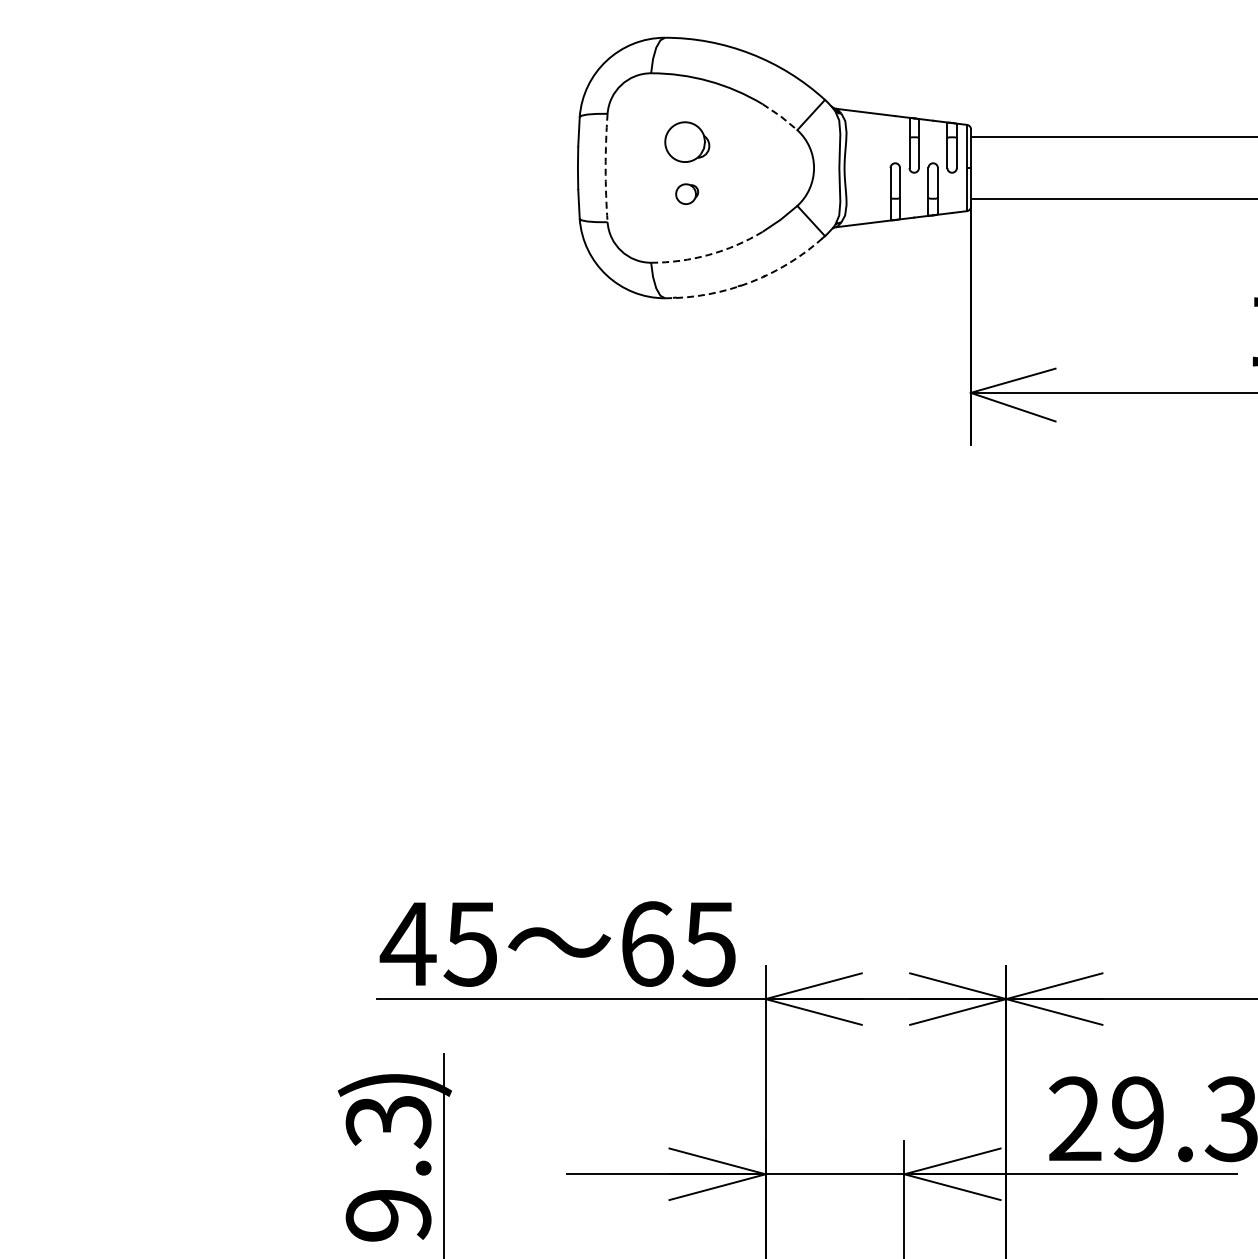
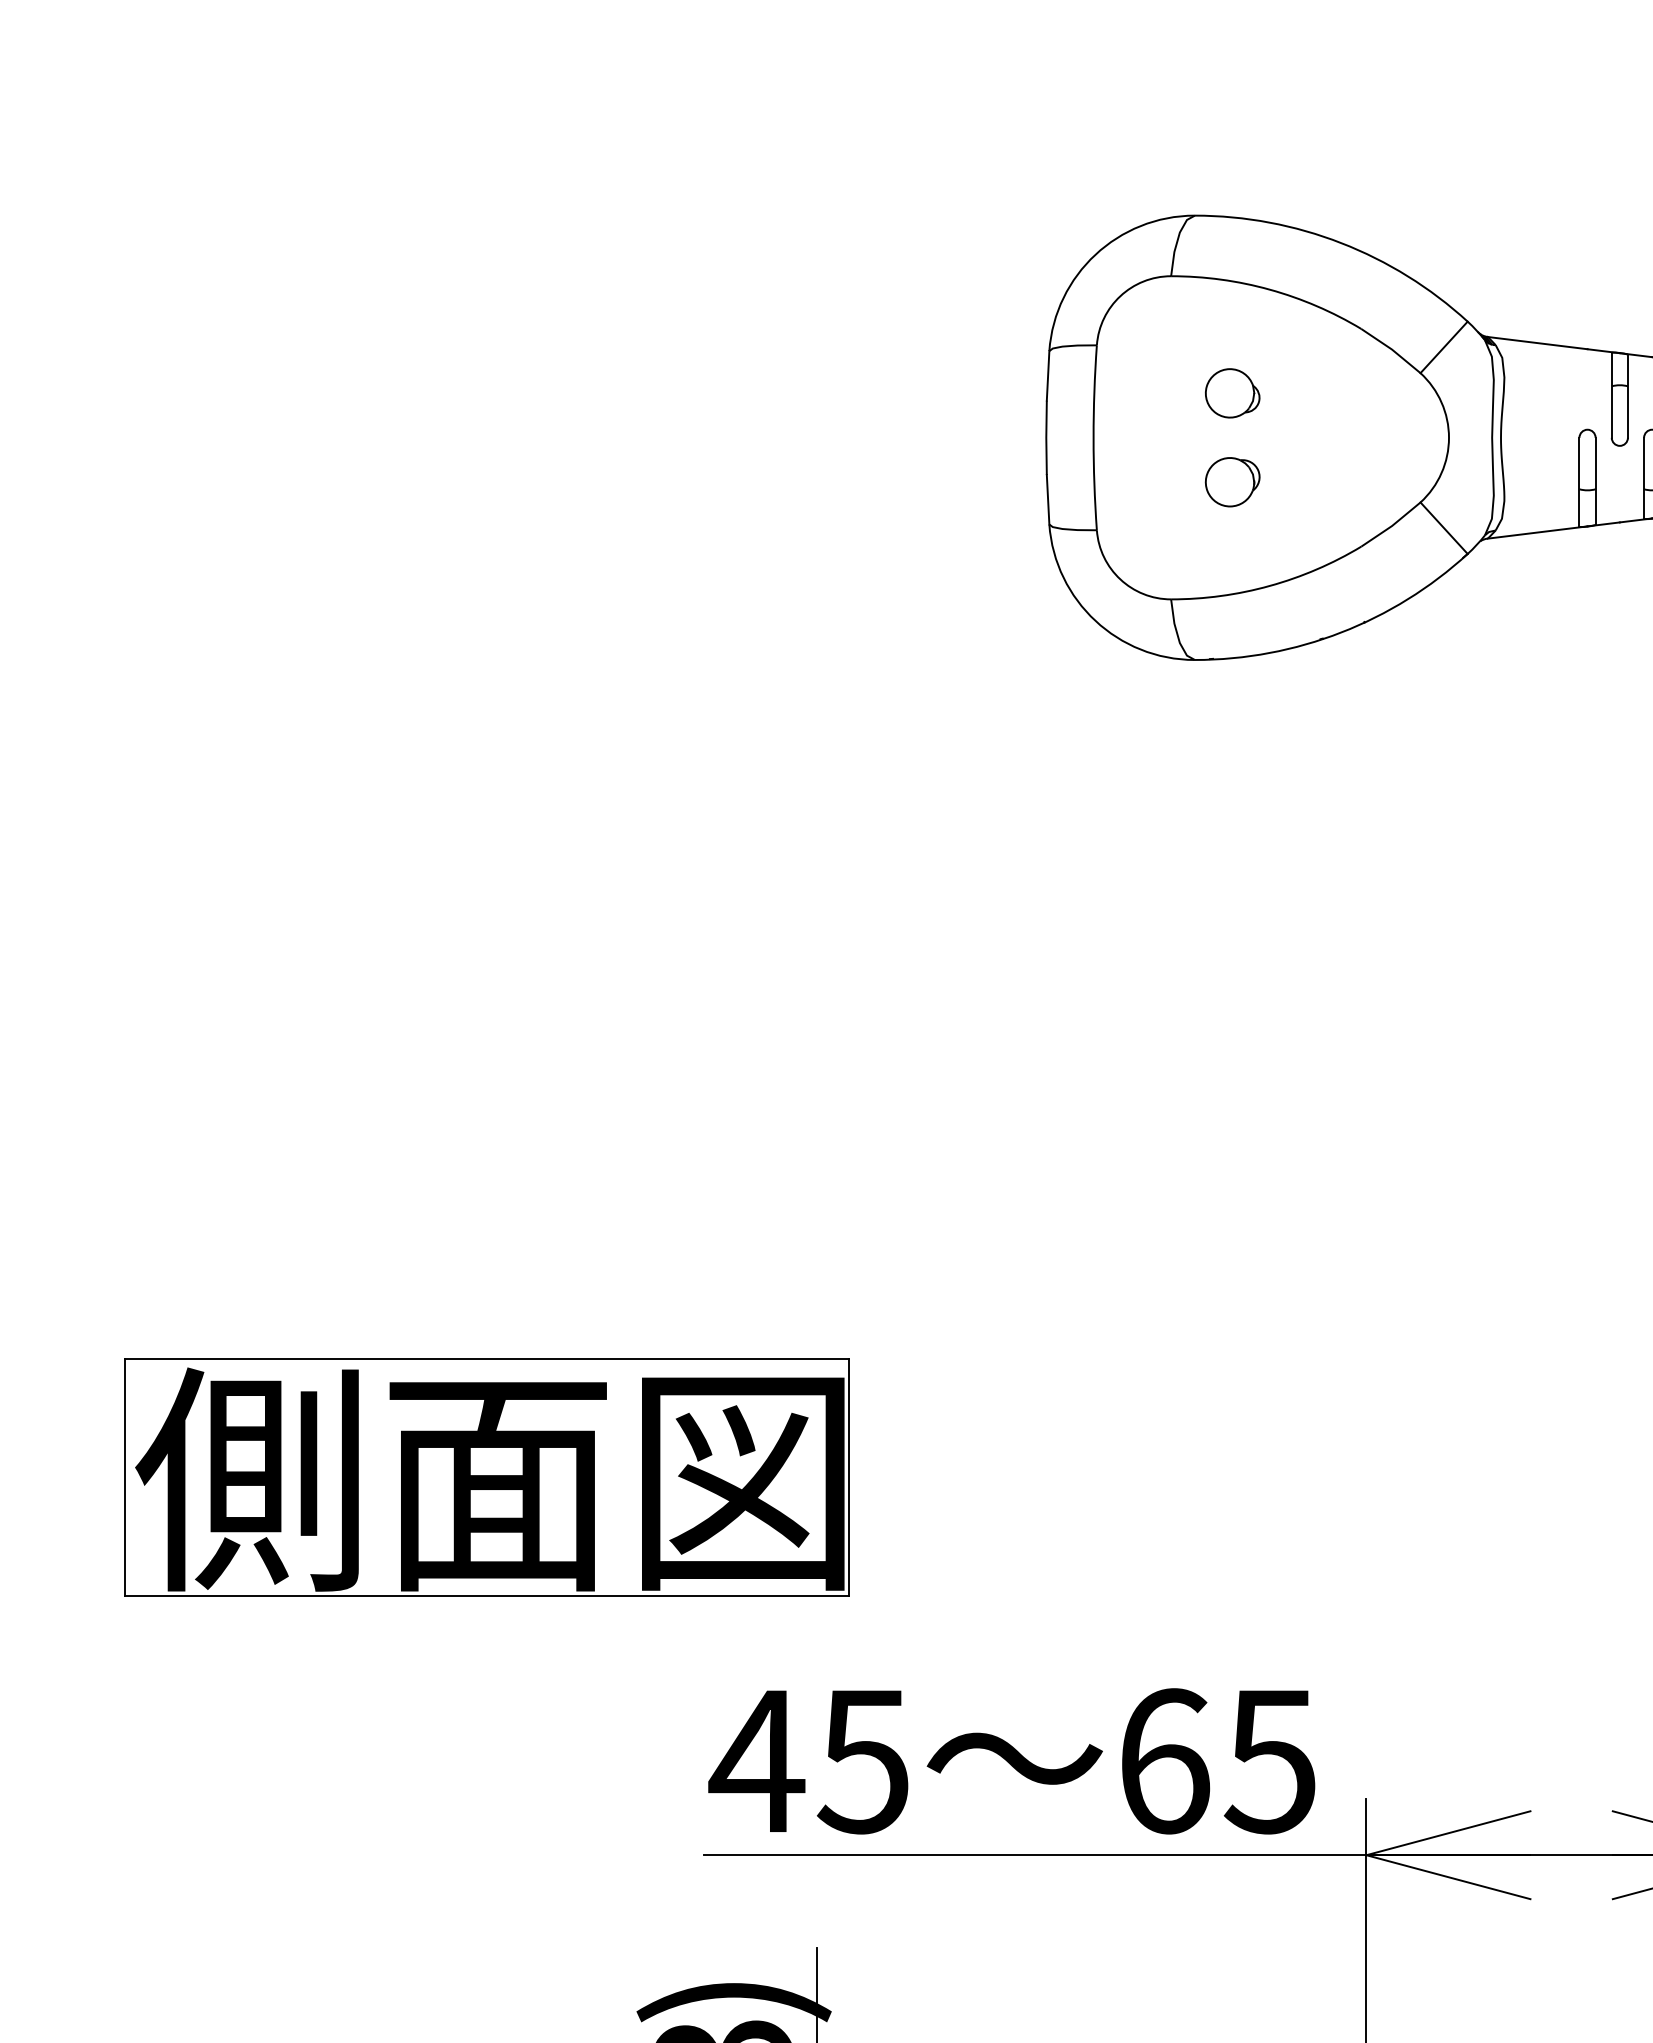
line: (780, 116) -> (1391, 349), dashed -> solid
part: (686, 141) -> (1231, 392), size x0.71
arc: (605, 168) -> (1093, 438), dashed -> solid
part: (686, 194) -> (1231, 482), size x1.43
arc: (709, 254) -> (1270, 585), dashed -> solid
arc: (750, 282) -> (1340, 633), dashed -> solid
part: (249, 777) -> (486, 1477), added

